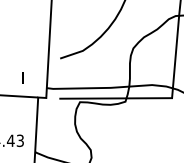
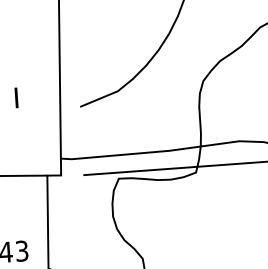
text: (22, 77) -> (15, 97), moved

